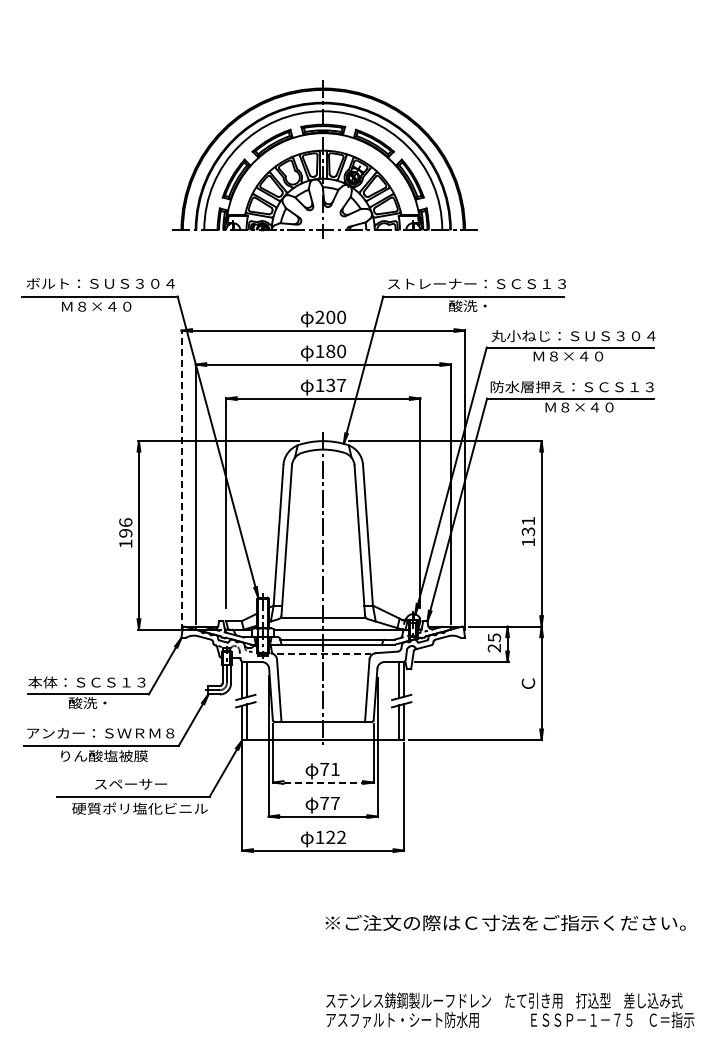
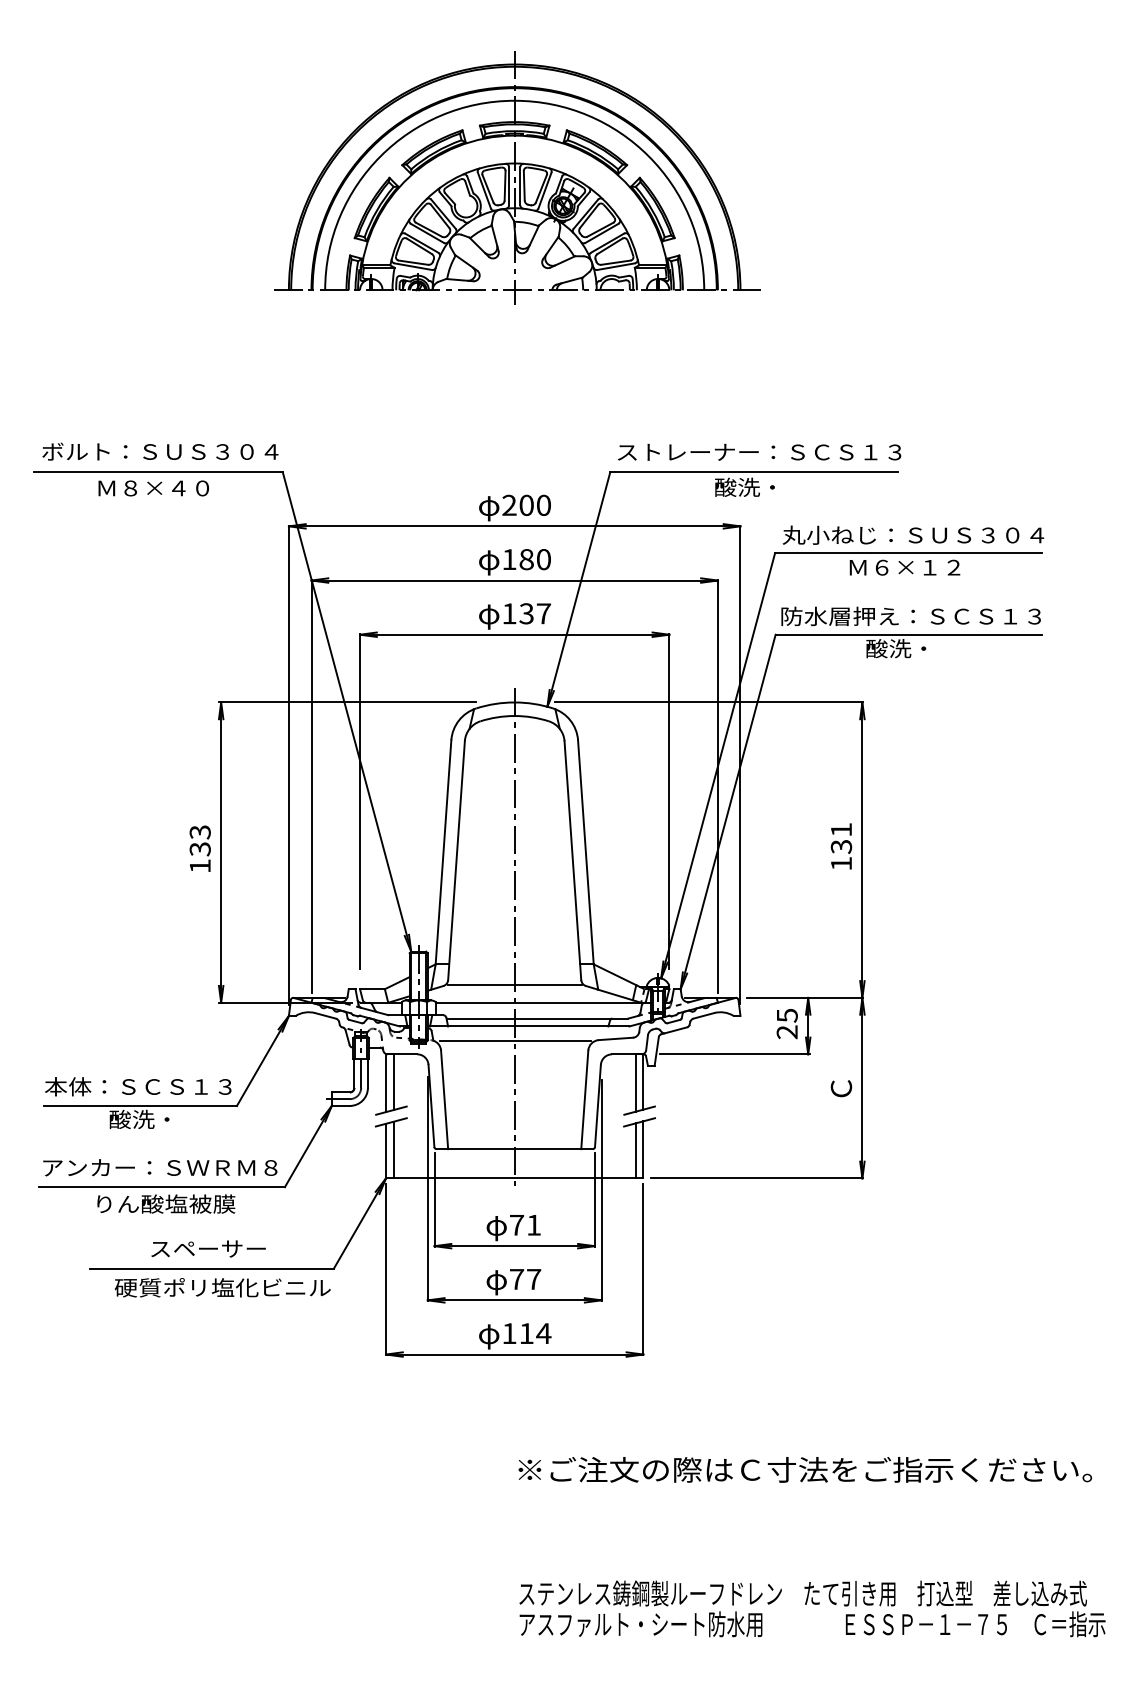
part: (324, 159) -> (516, 177), moved
text: (576, 356) -> (917, 567), Ｍ８×４０ -> Ｍ６×１２
text: (578, 407) -> (921, 648), Ｍ８×４０ -> 酸洗・
line: (181, 480) -> (288, 765), dashed -> solid
text: (125, 527) -> (199, 840), 196 -> 133
line: (324, 653) -> (516, 1040), dashed -> solid
line: (323, 782) -> (515, 1246), dashed -> solid
text: (336, 836) -> (535, 1332), 122 -> 114

